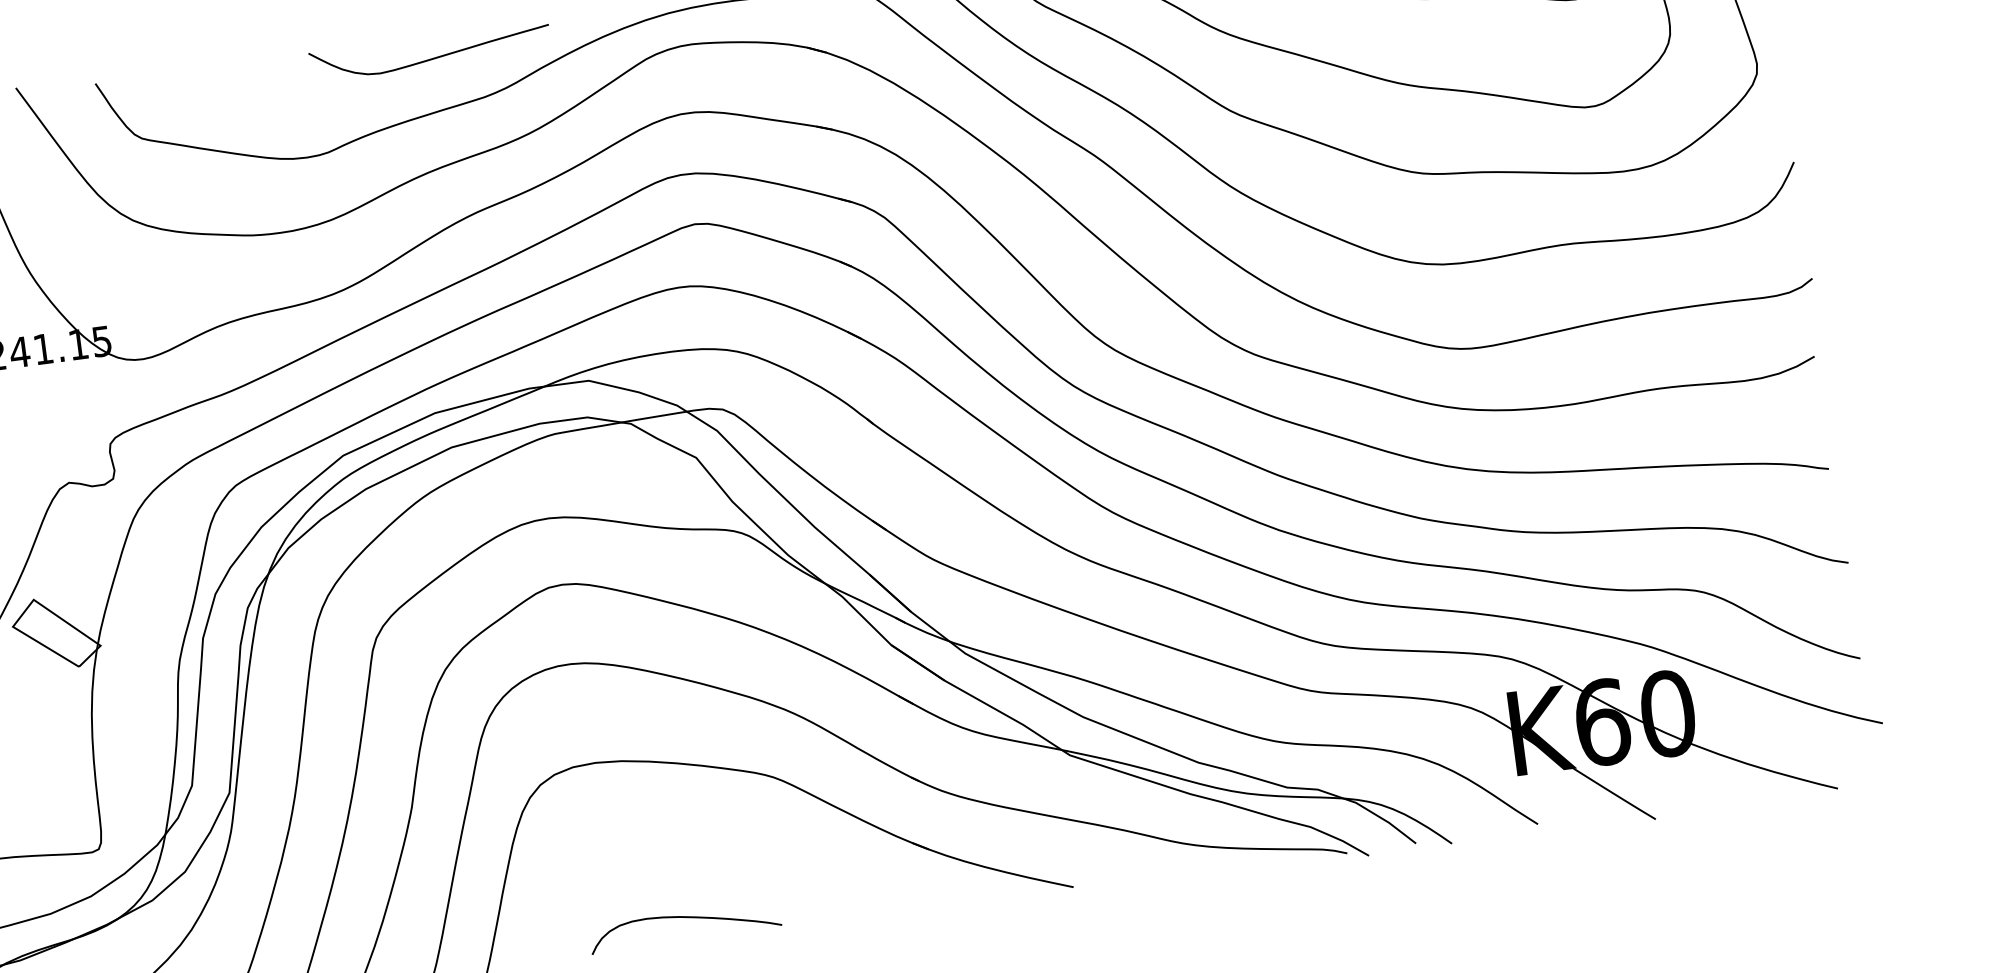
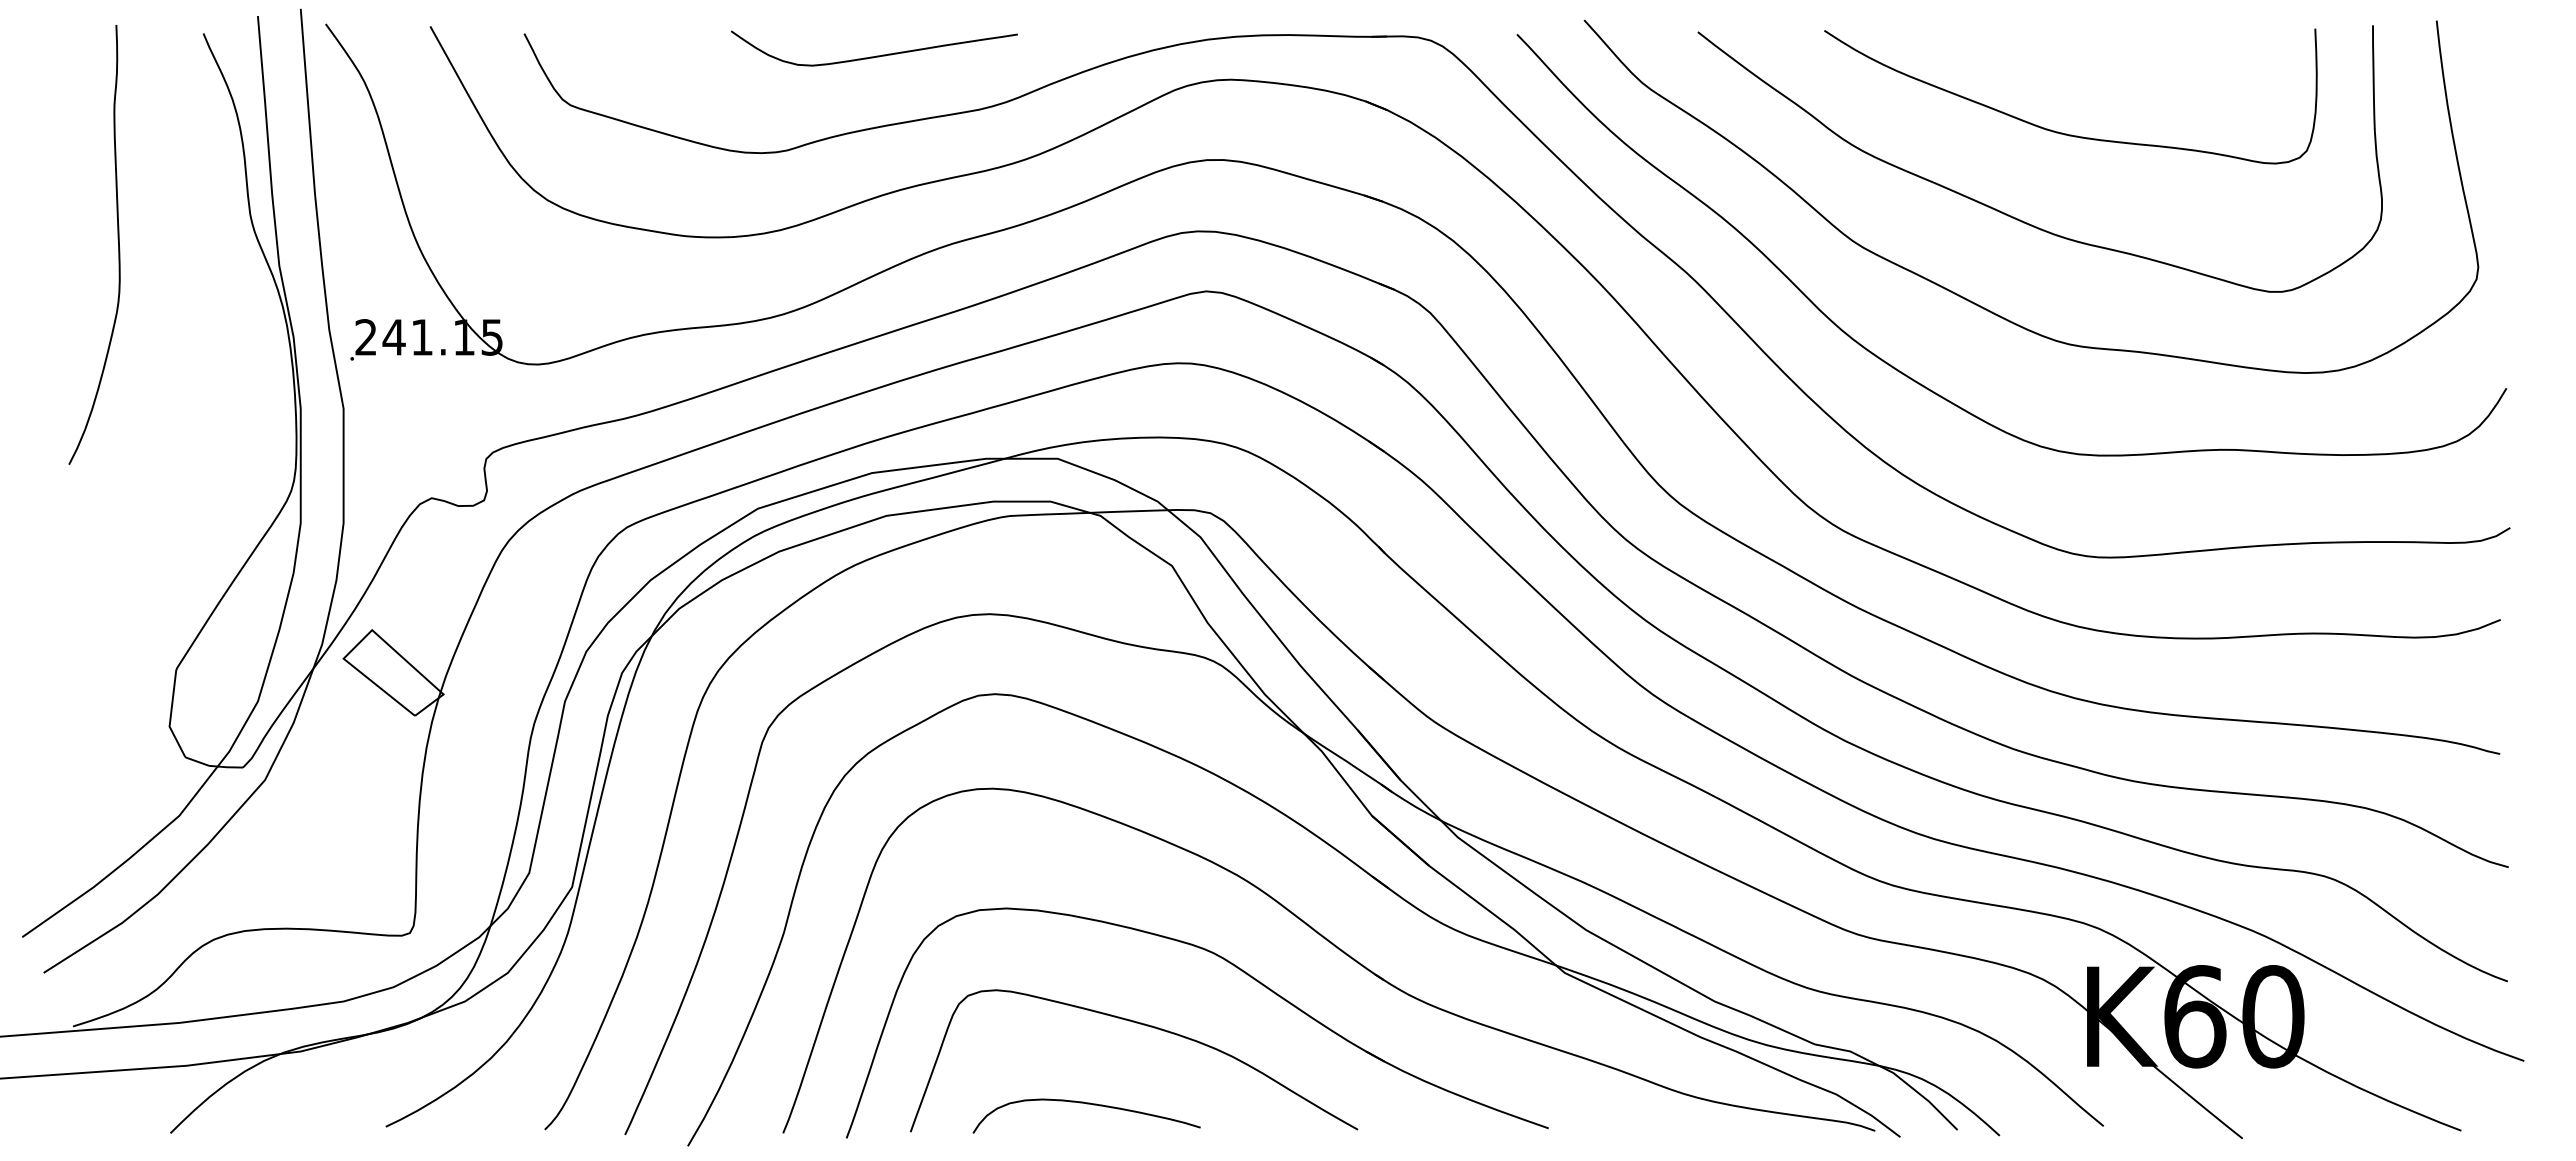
curve: (432, 57) -> (876, 55), moved
curve: (723, 845) -> (1143, 1025), added

